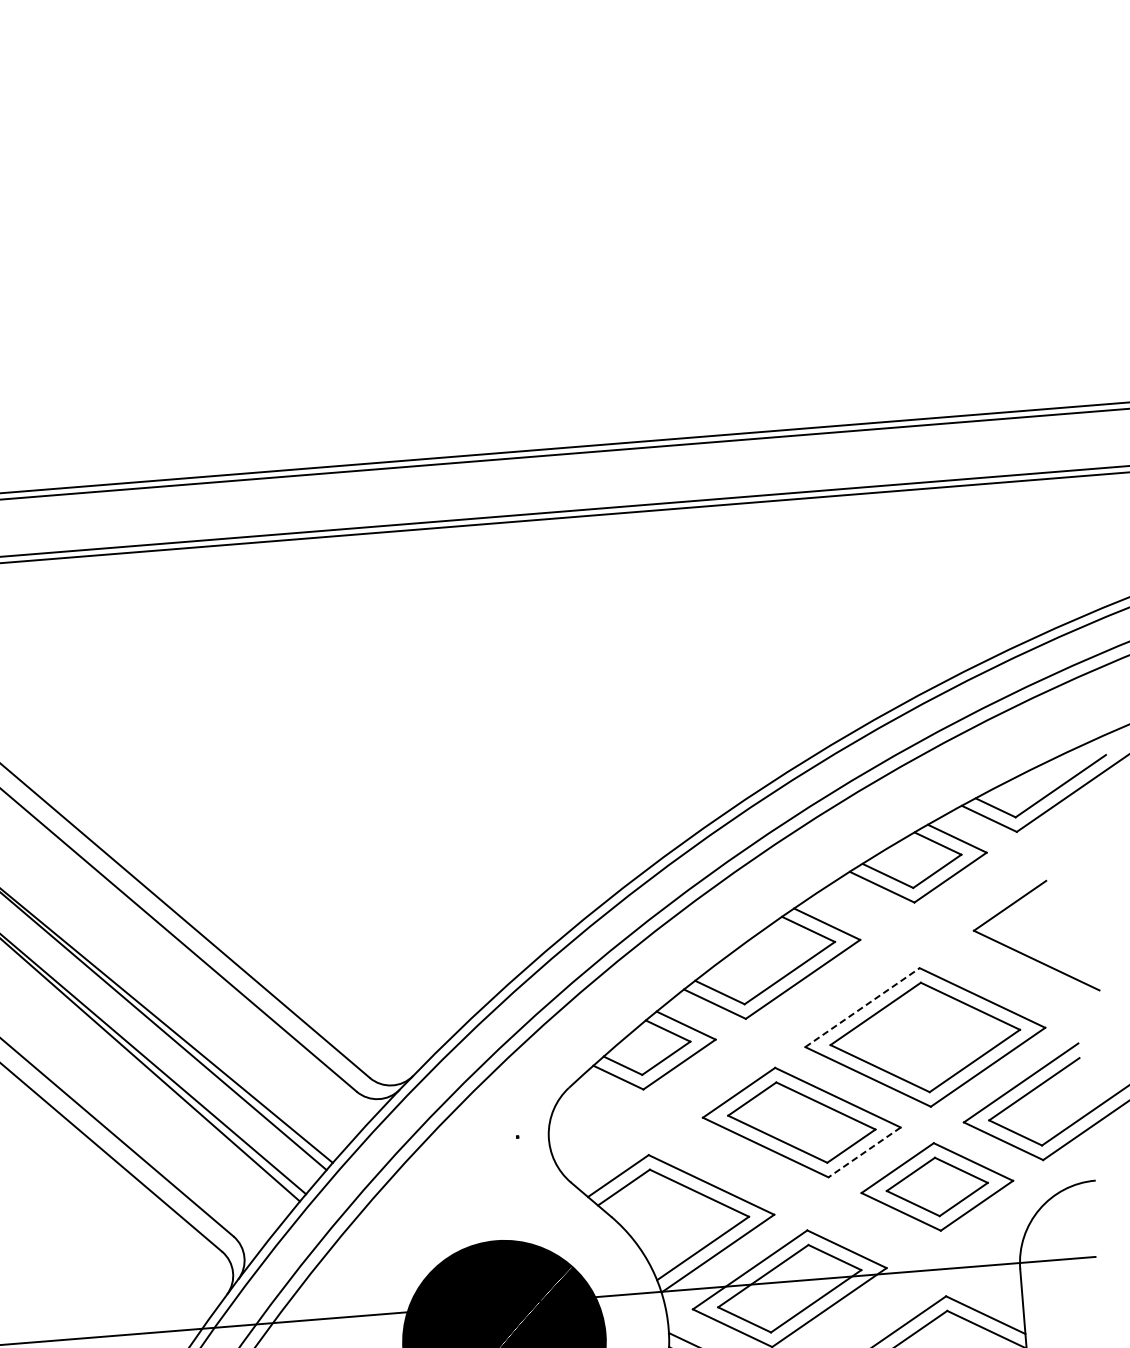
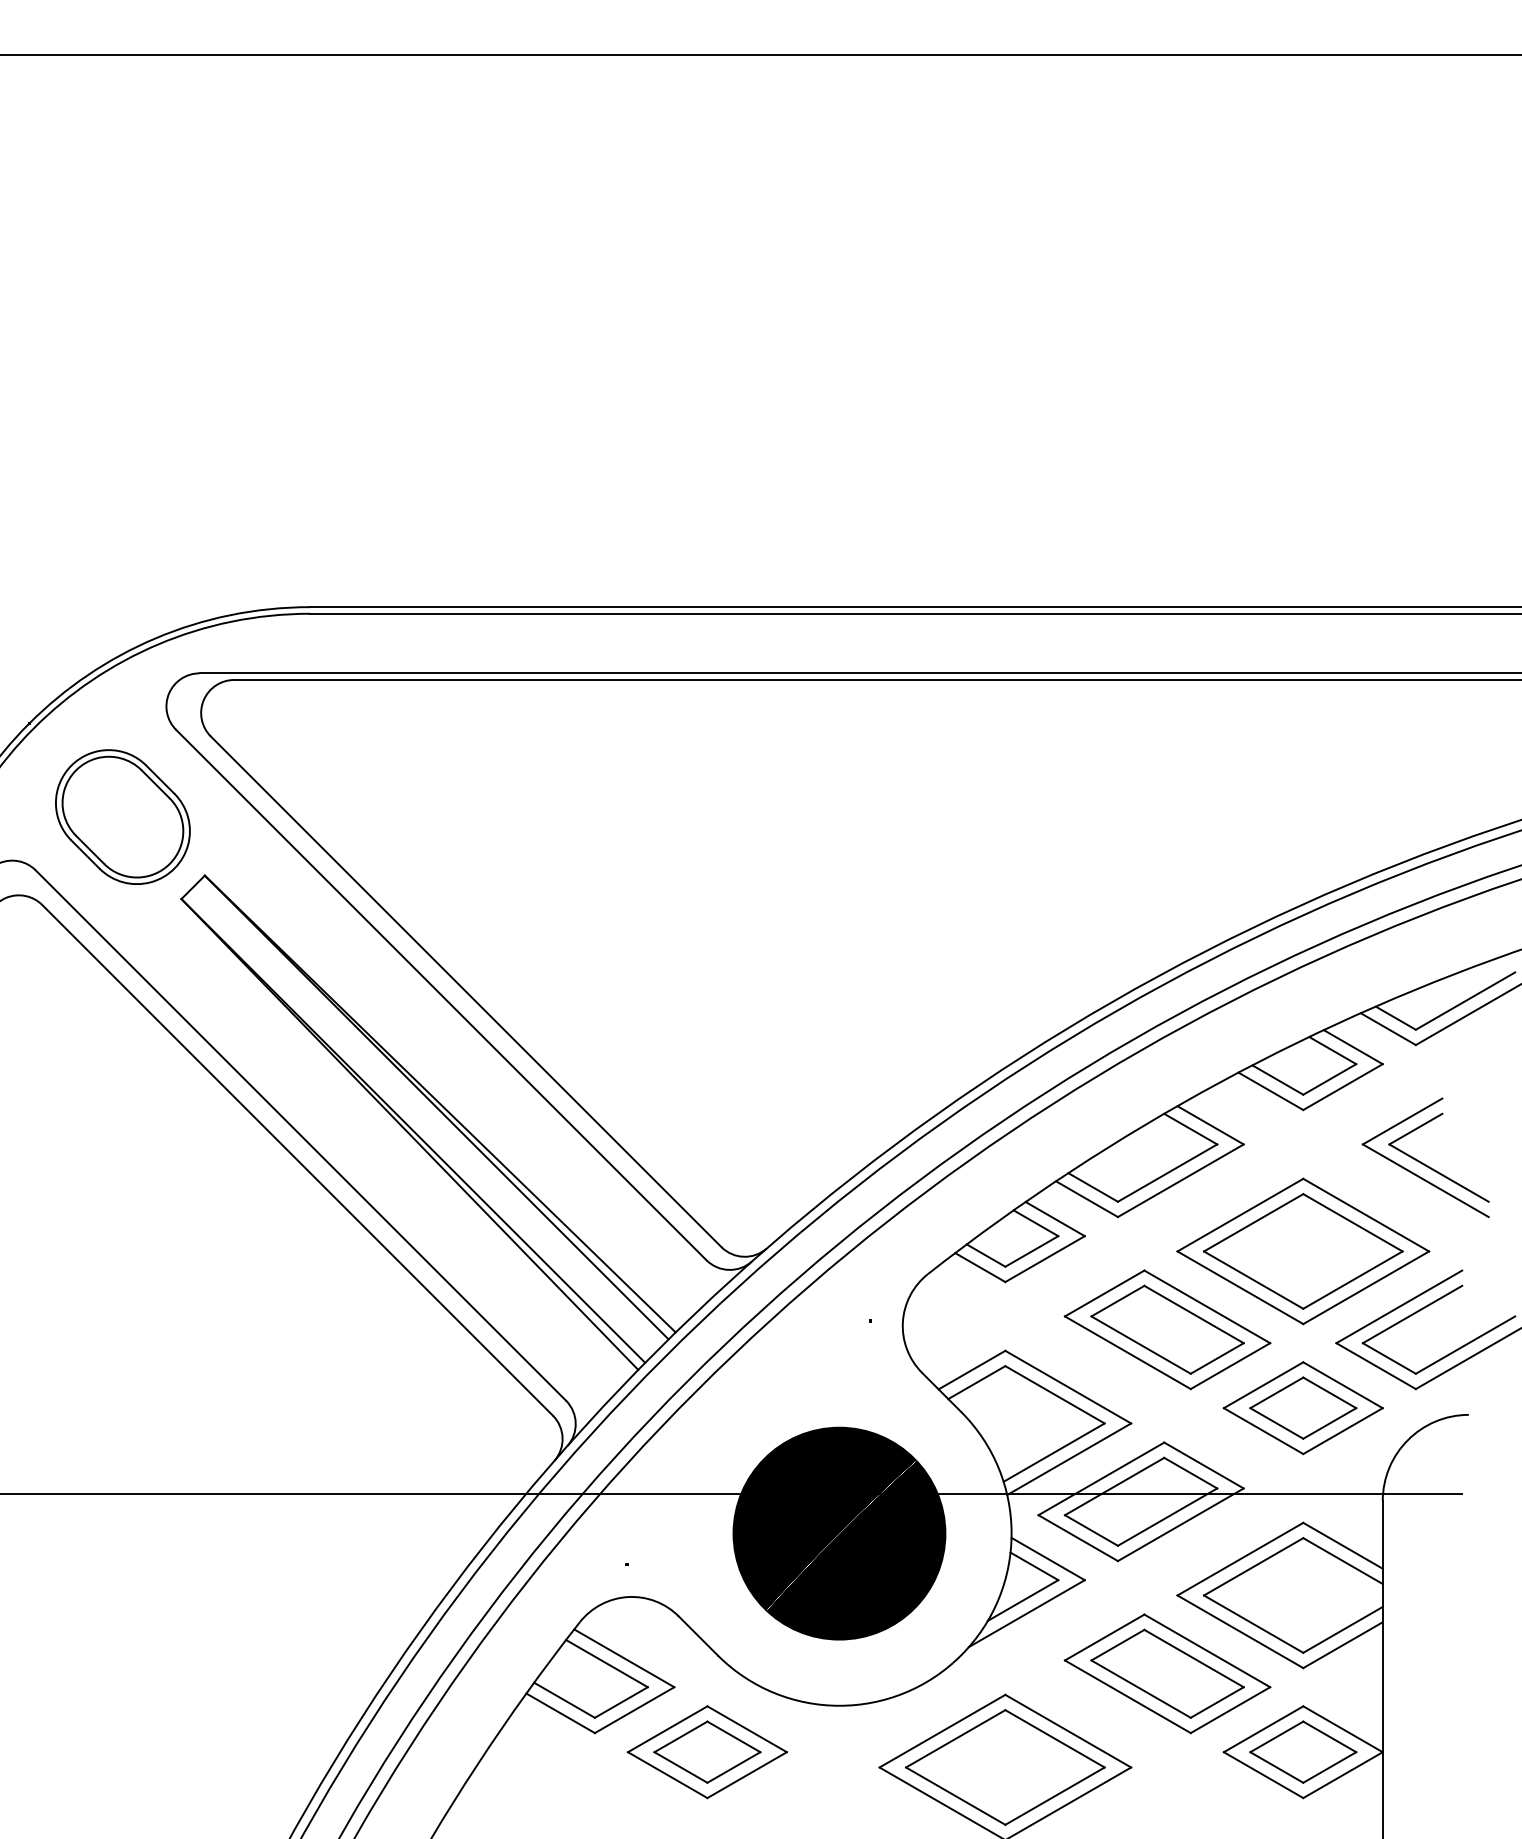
part: (1043, 948) -> (1433, 1168), added
line: (862, 1007) -> (1240, 1215), dashed -> solid
line: (864, 1152) -> (1230, 1366), dashed -> solid

